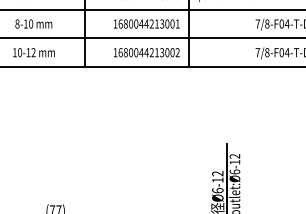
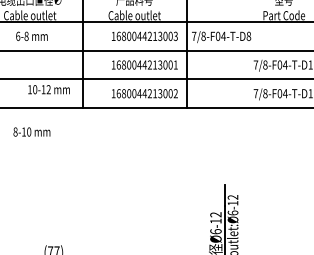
text: (33, 23) -> (31, 131), moved
text: (33, 52) -> (48, 89), moved

